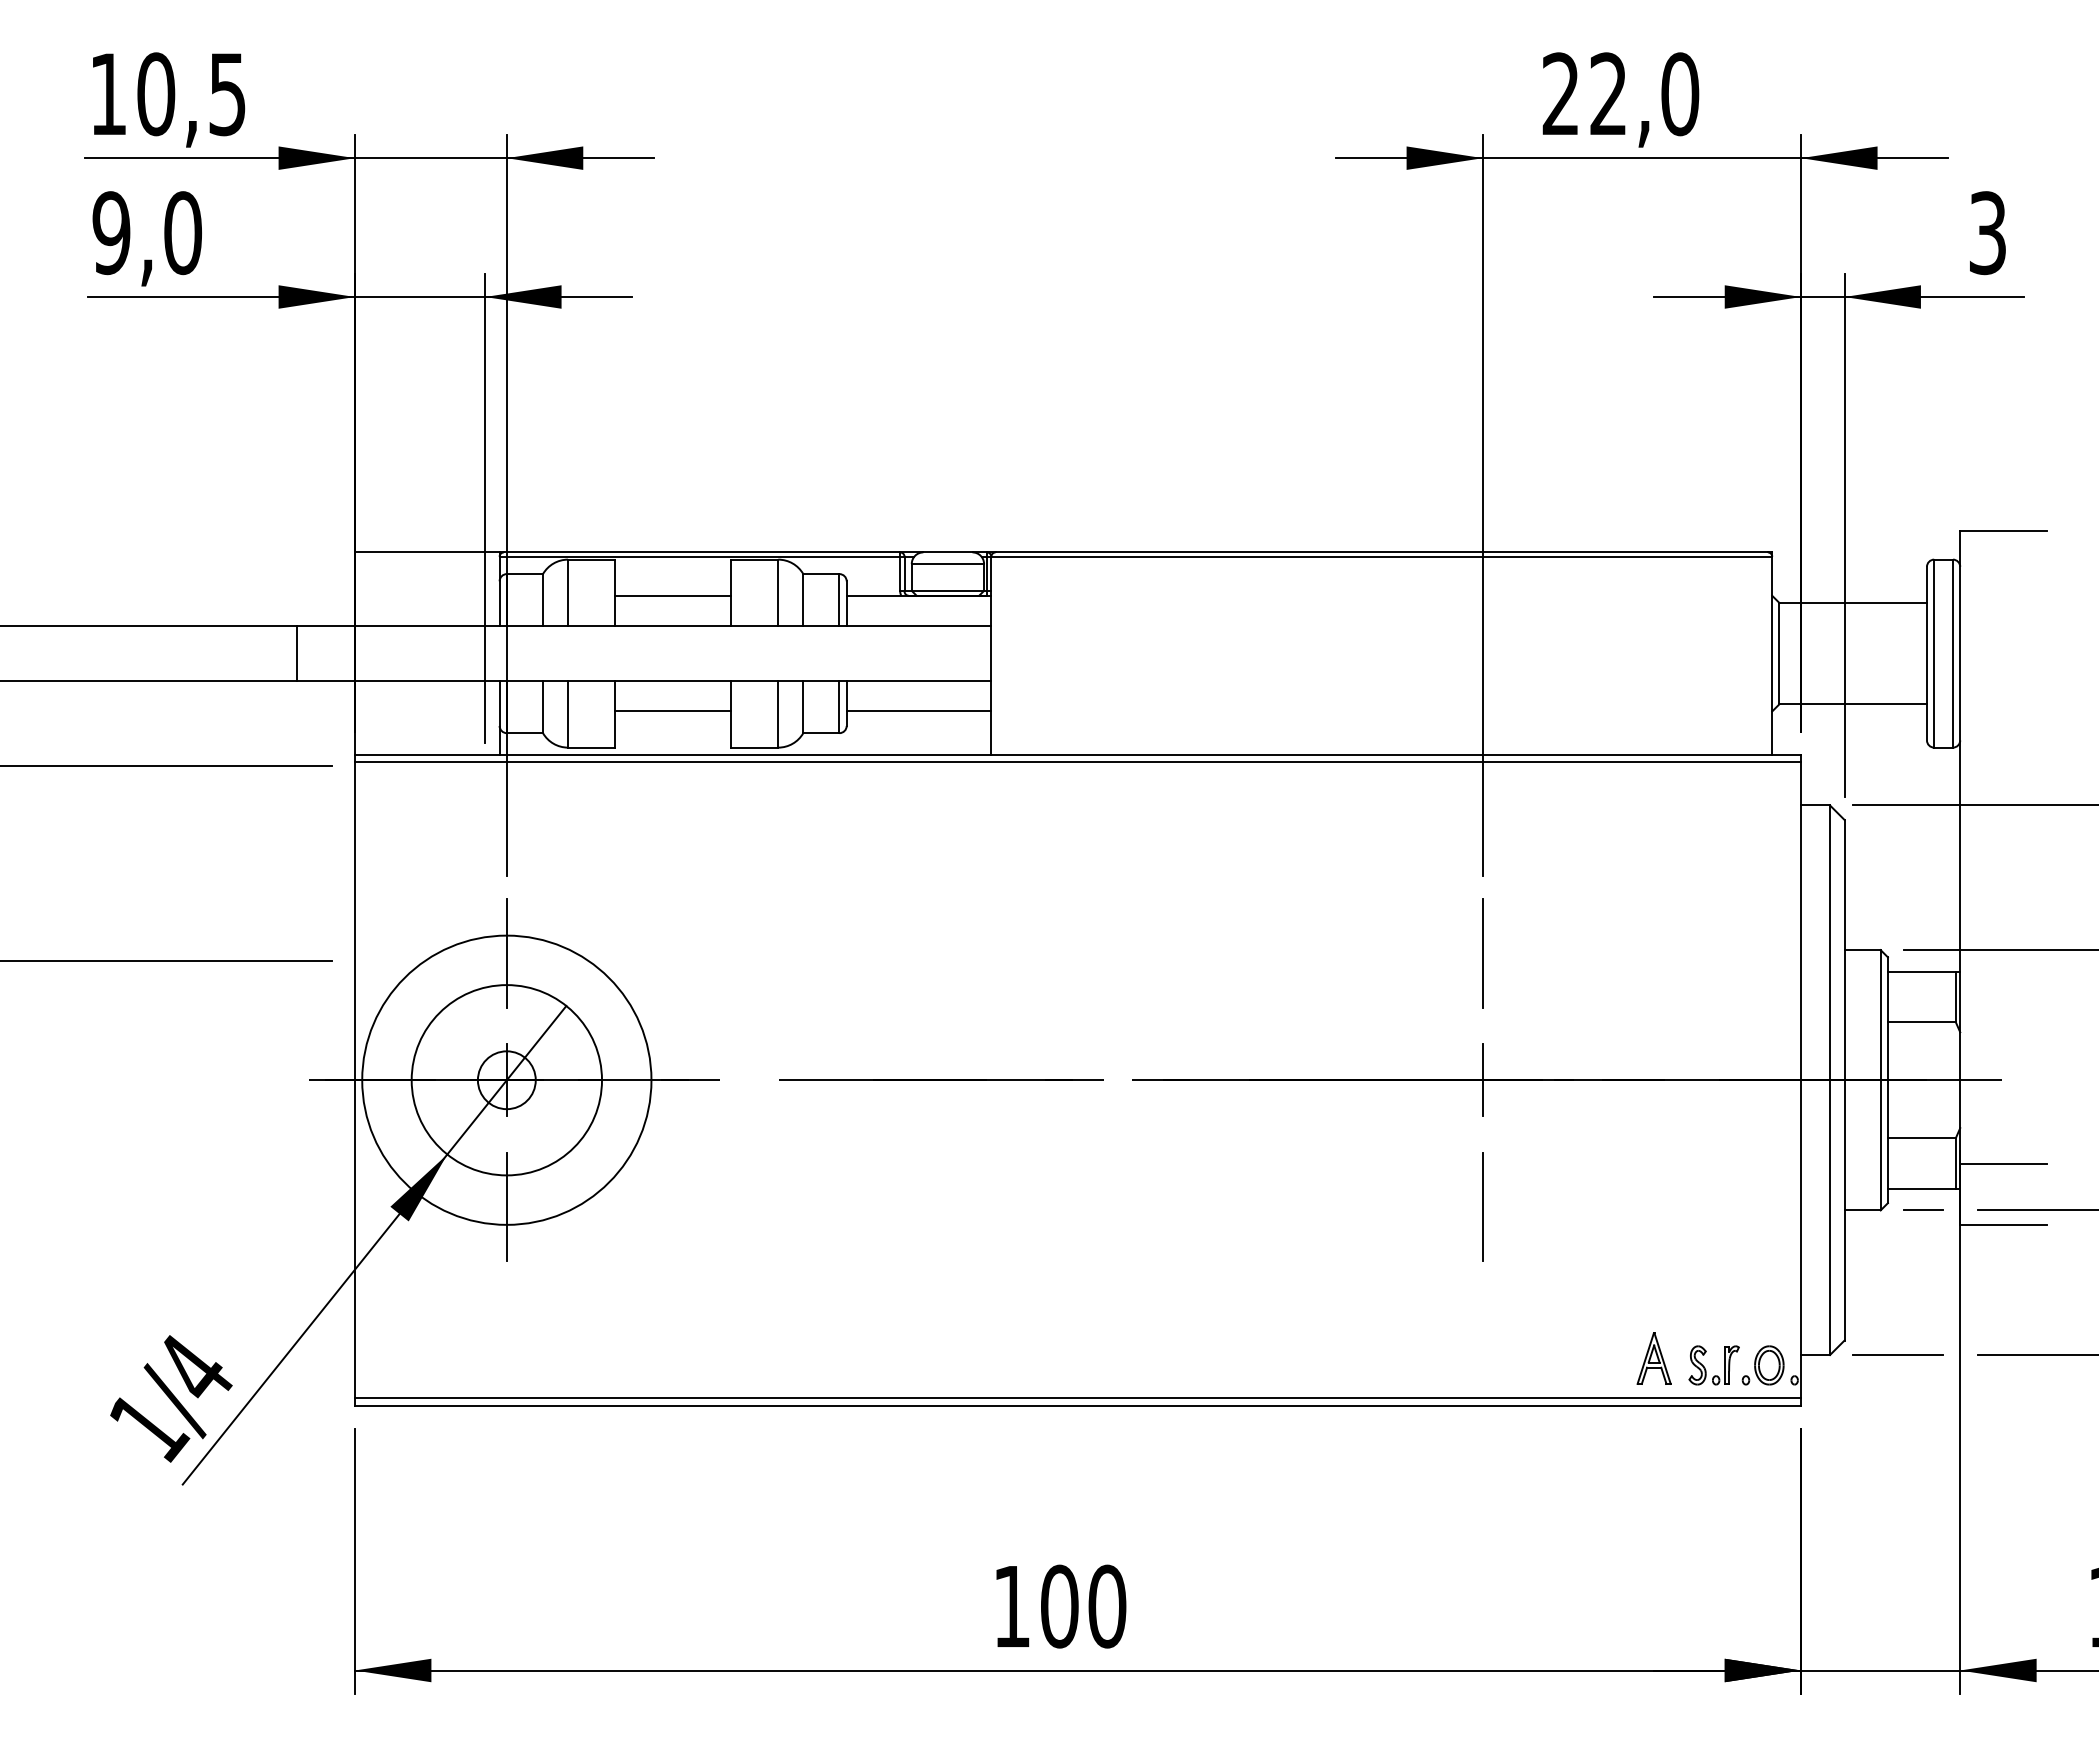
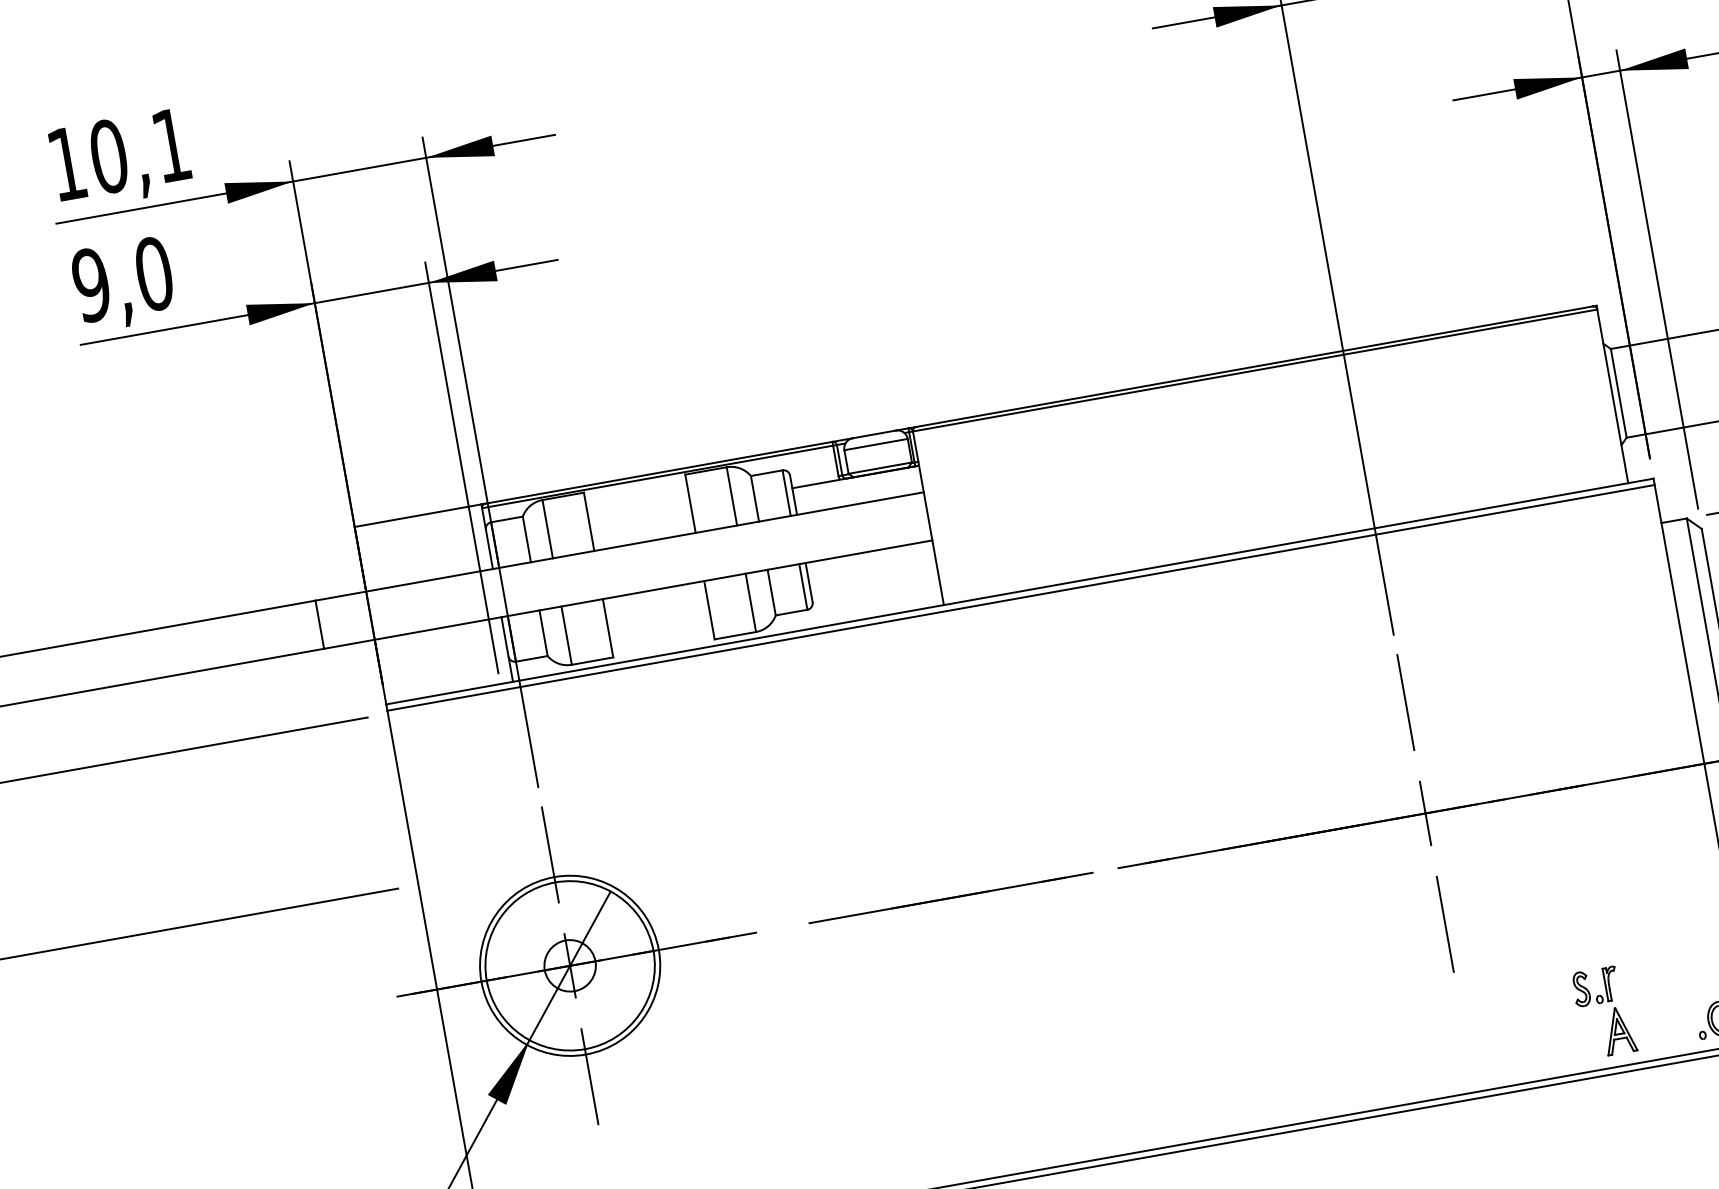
text: (227, 94) -> (171, 145), 10,5 -> 10,1
line: (673, 595) -> (640, 515), removed
line: (673, 711) -> (658, 616), removed
line: (918, 711) -> (873, 578), removed
circle: (506, 1079) -> (569, 965), size x0.7
part: (1705, 1367) -> (1588, 989), moved

